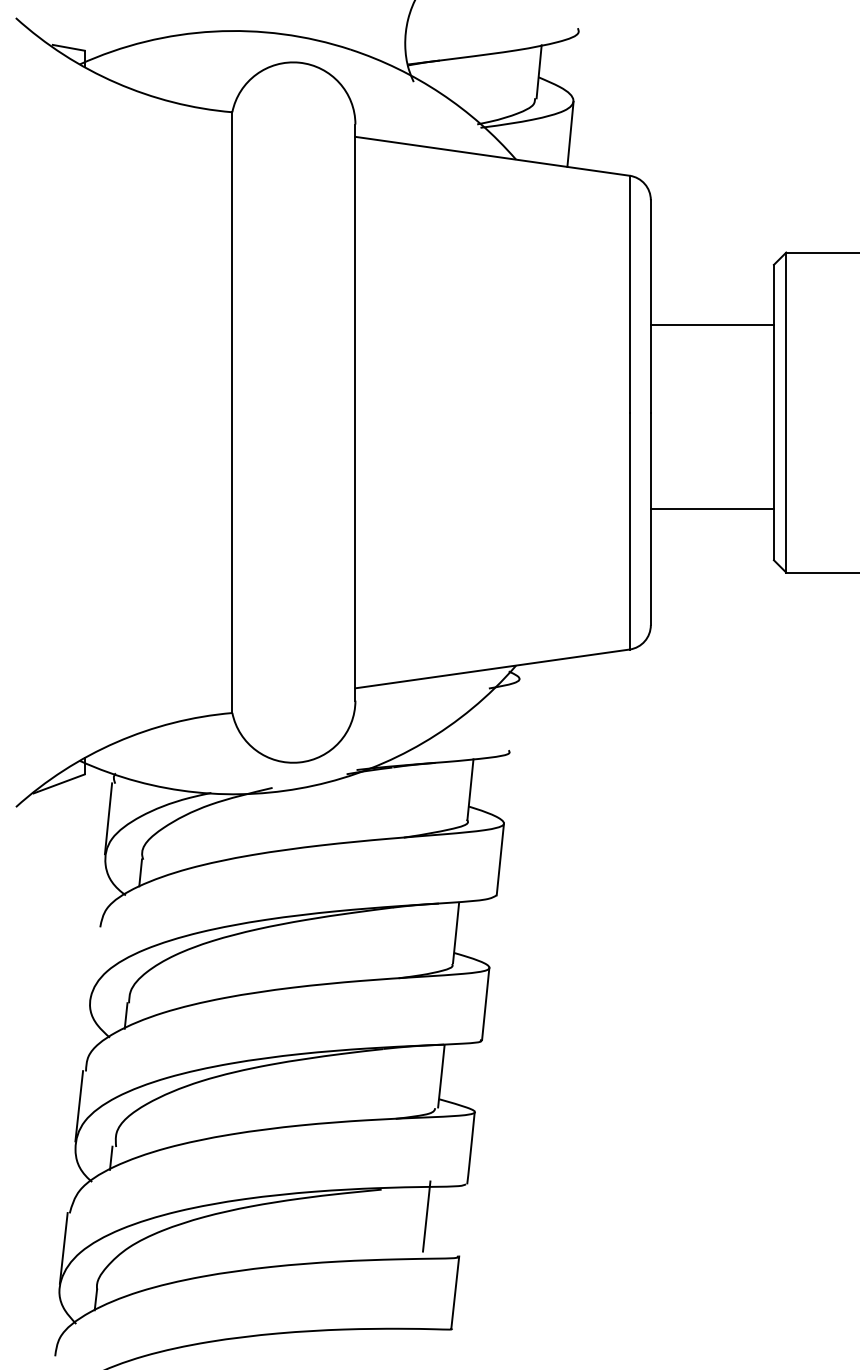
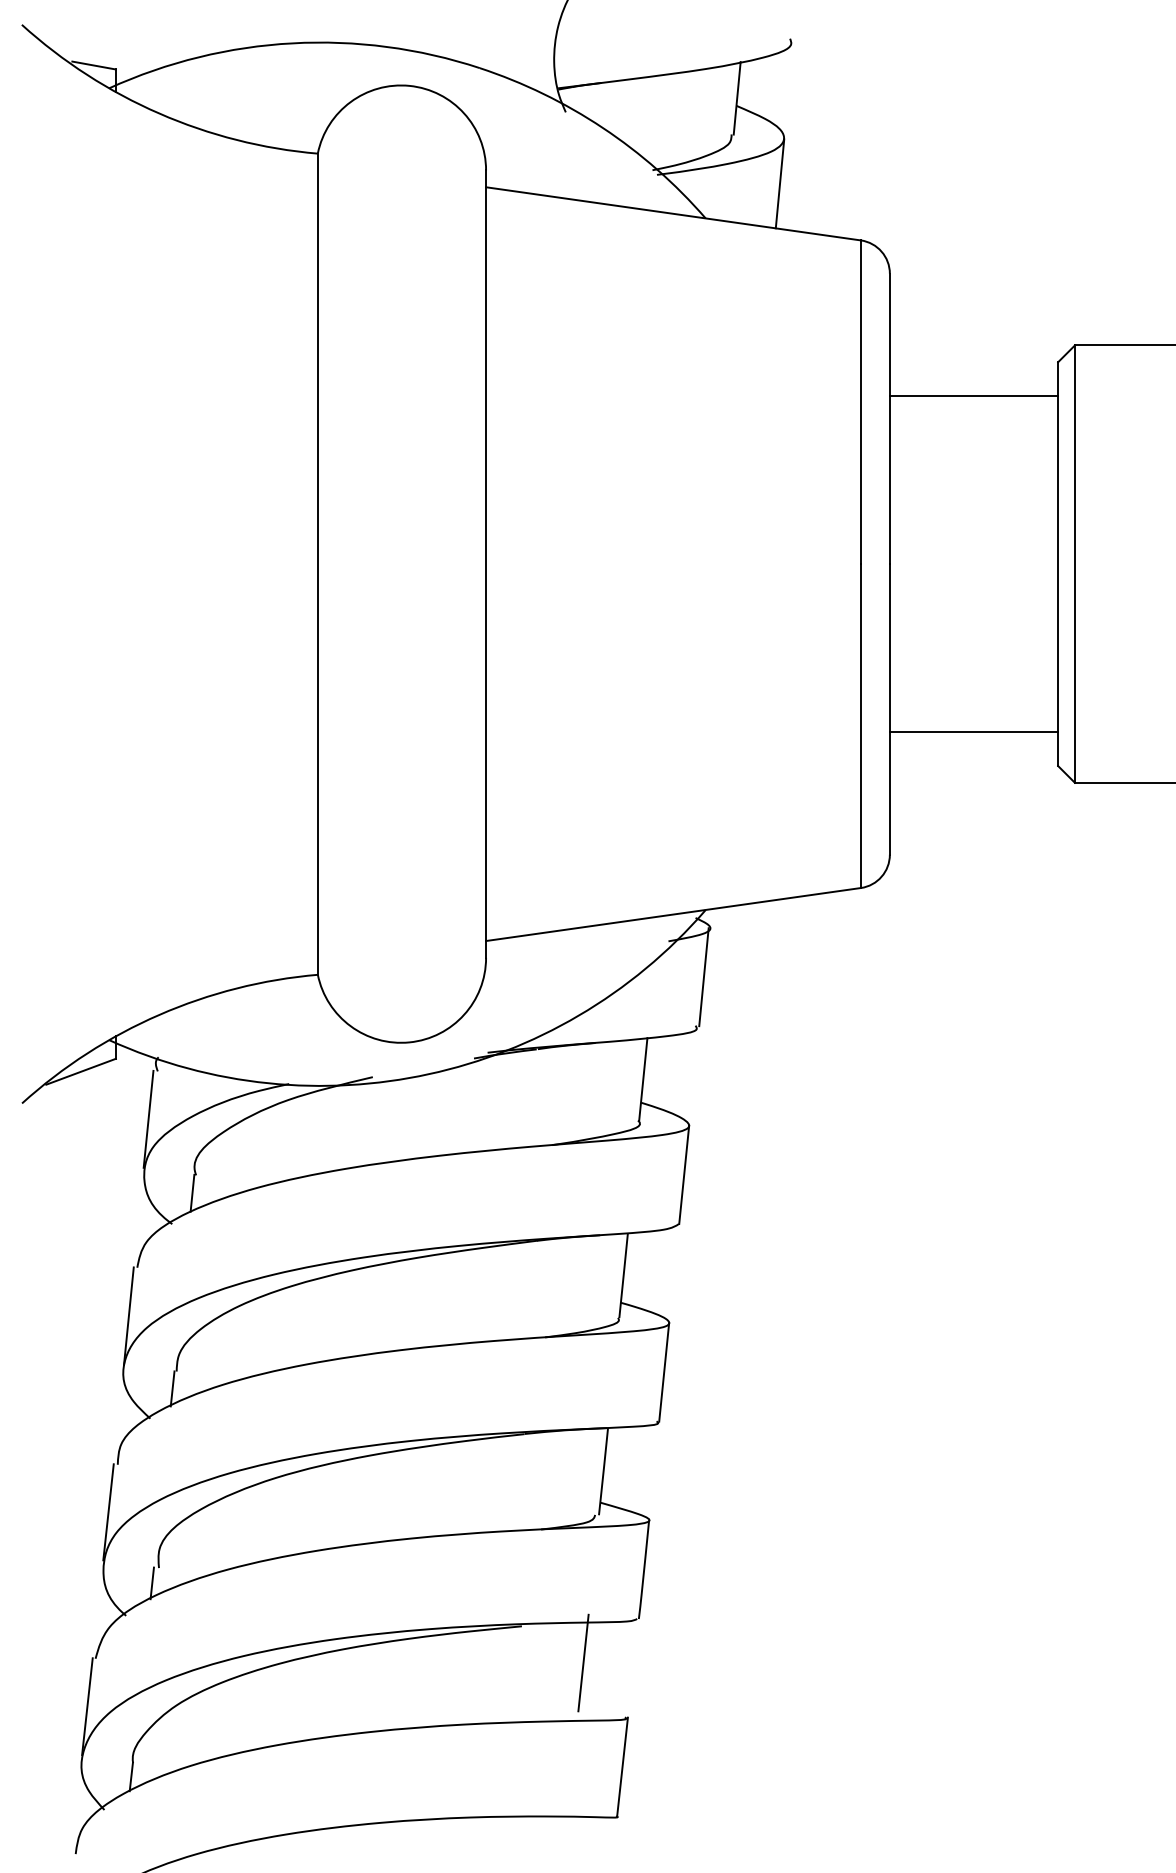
line: (711, 324) -> (972, 395), moved
line: (711, 508) -> (972, 732), moved
line: (514, 714) -> (703, 976), added
line: (93, 962) -> (128, 1315), added

